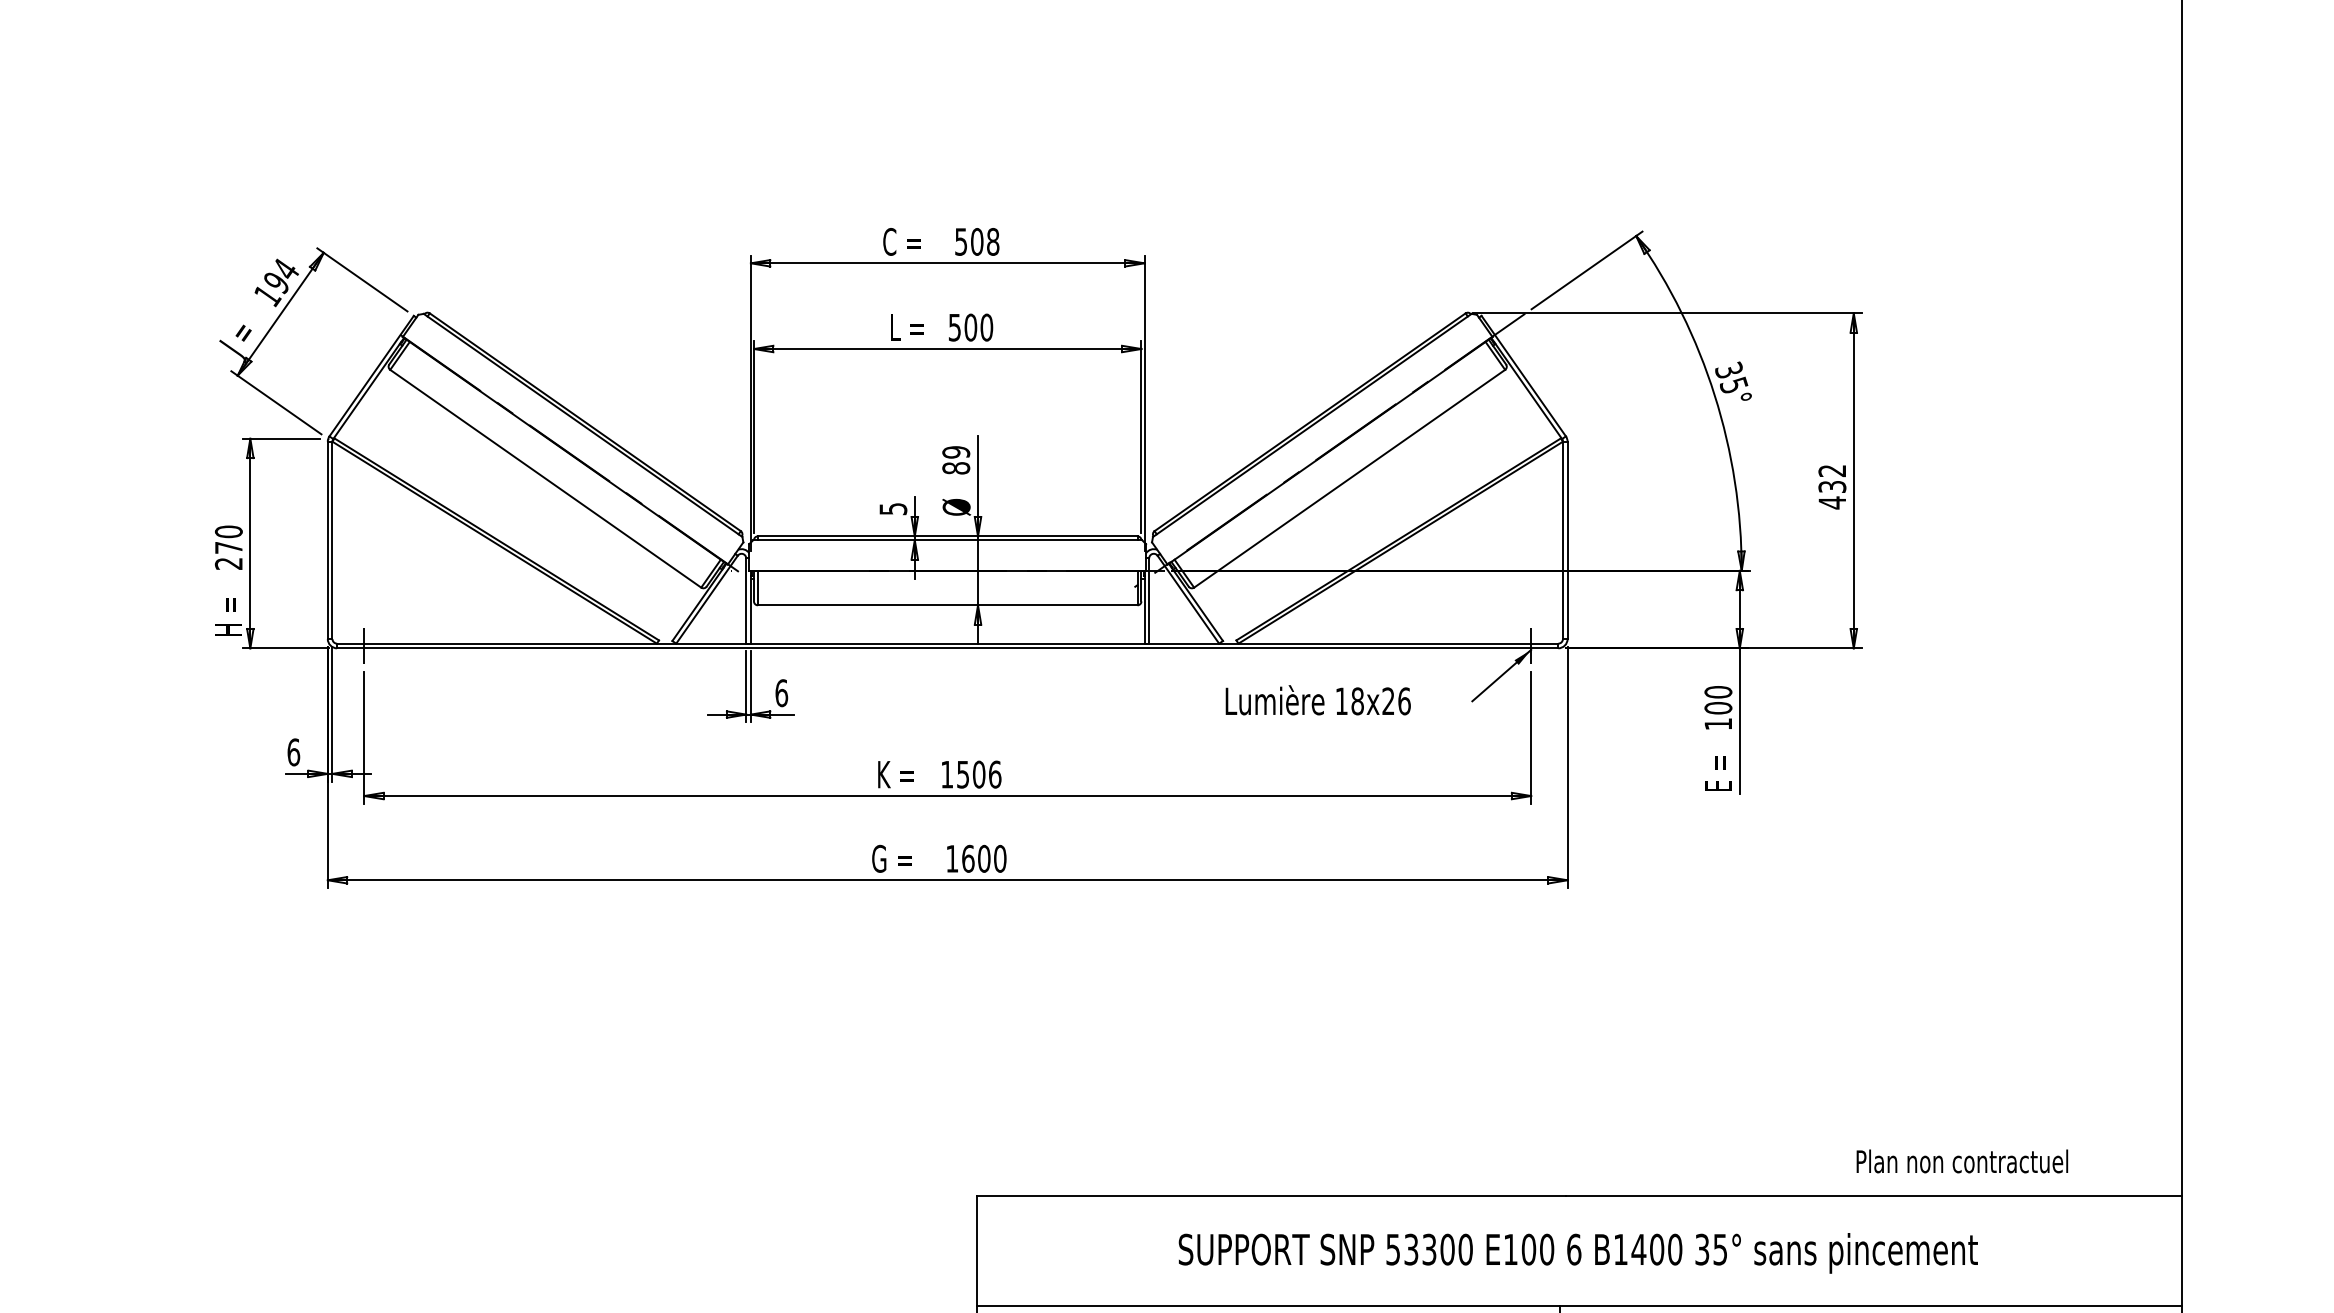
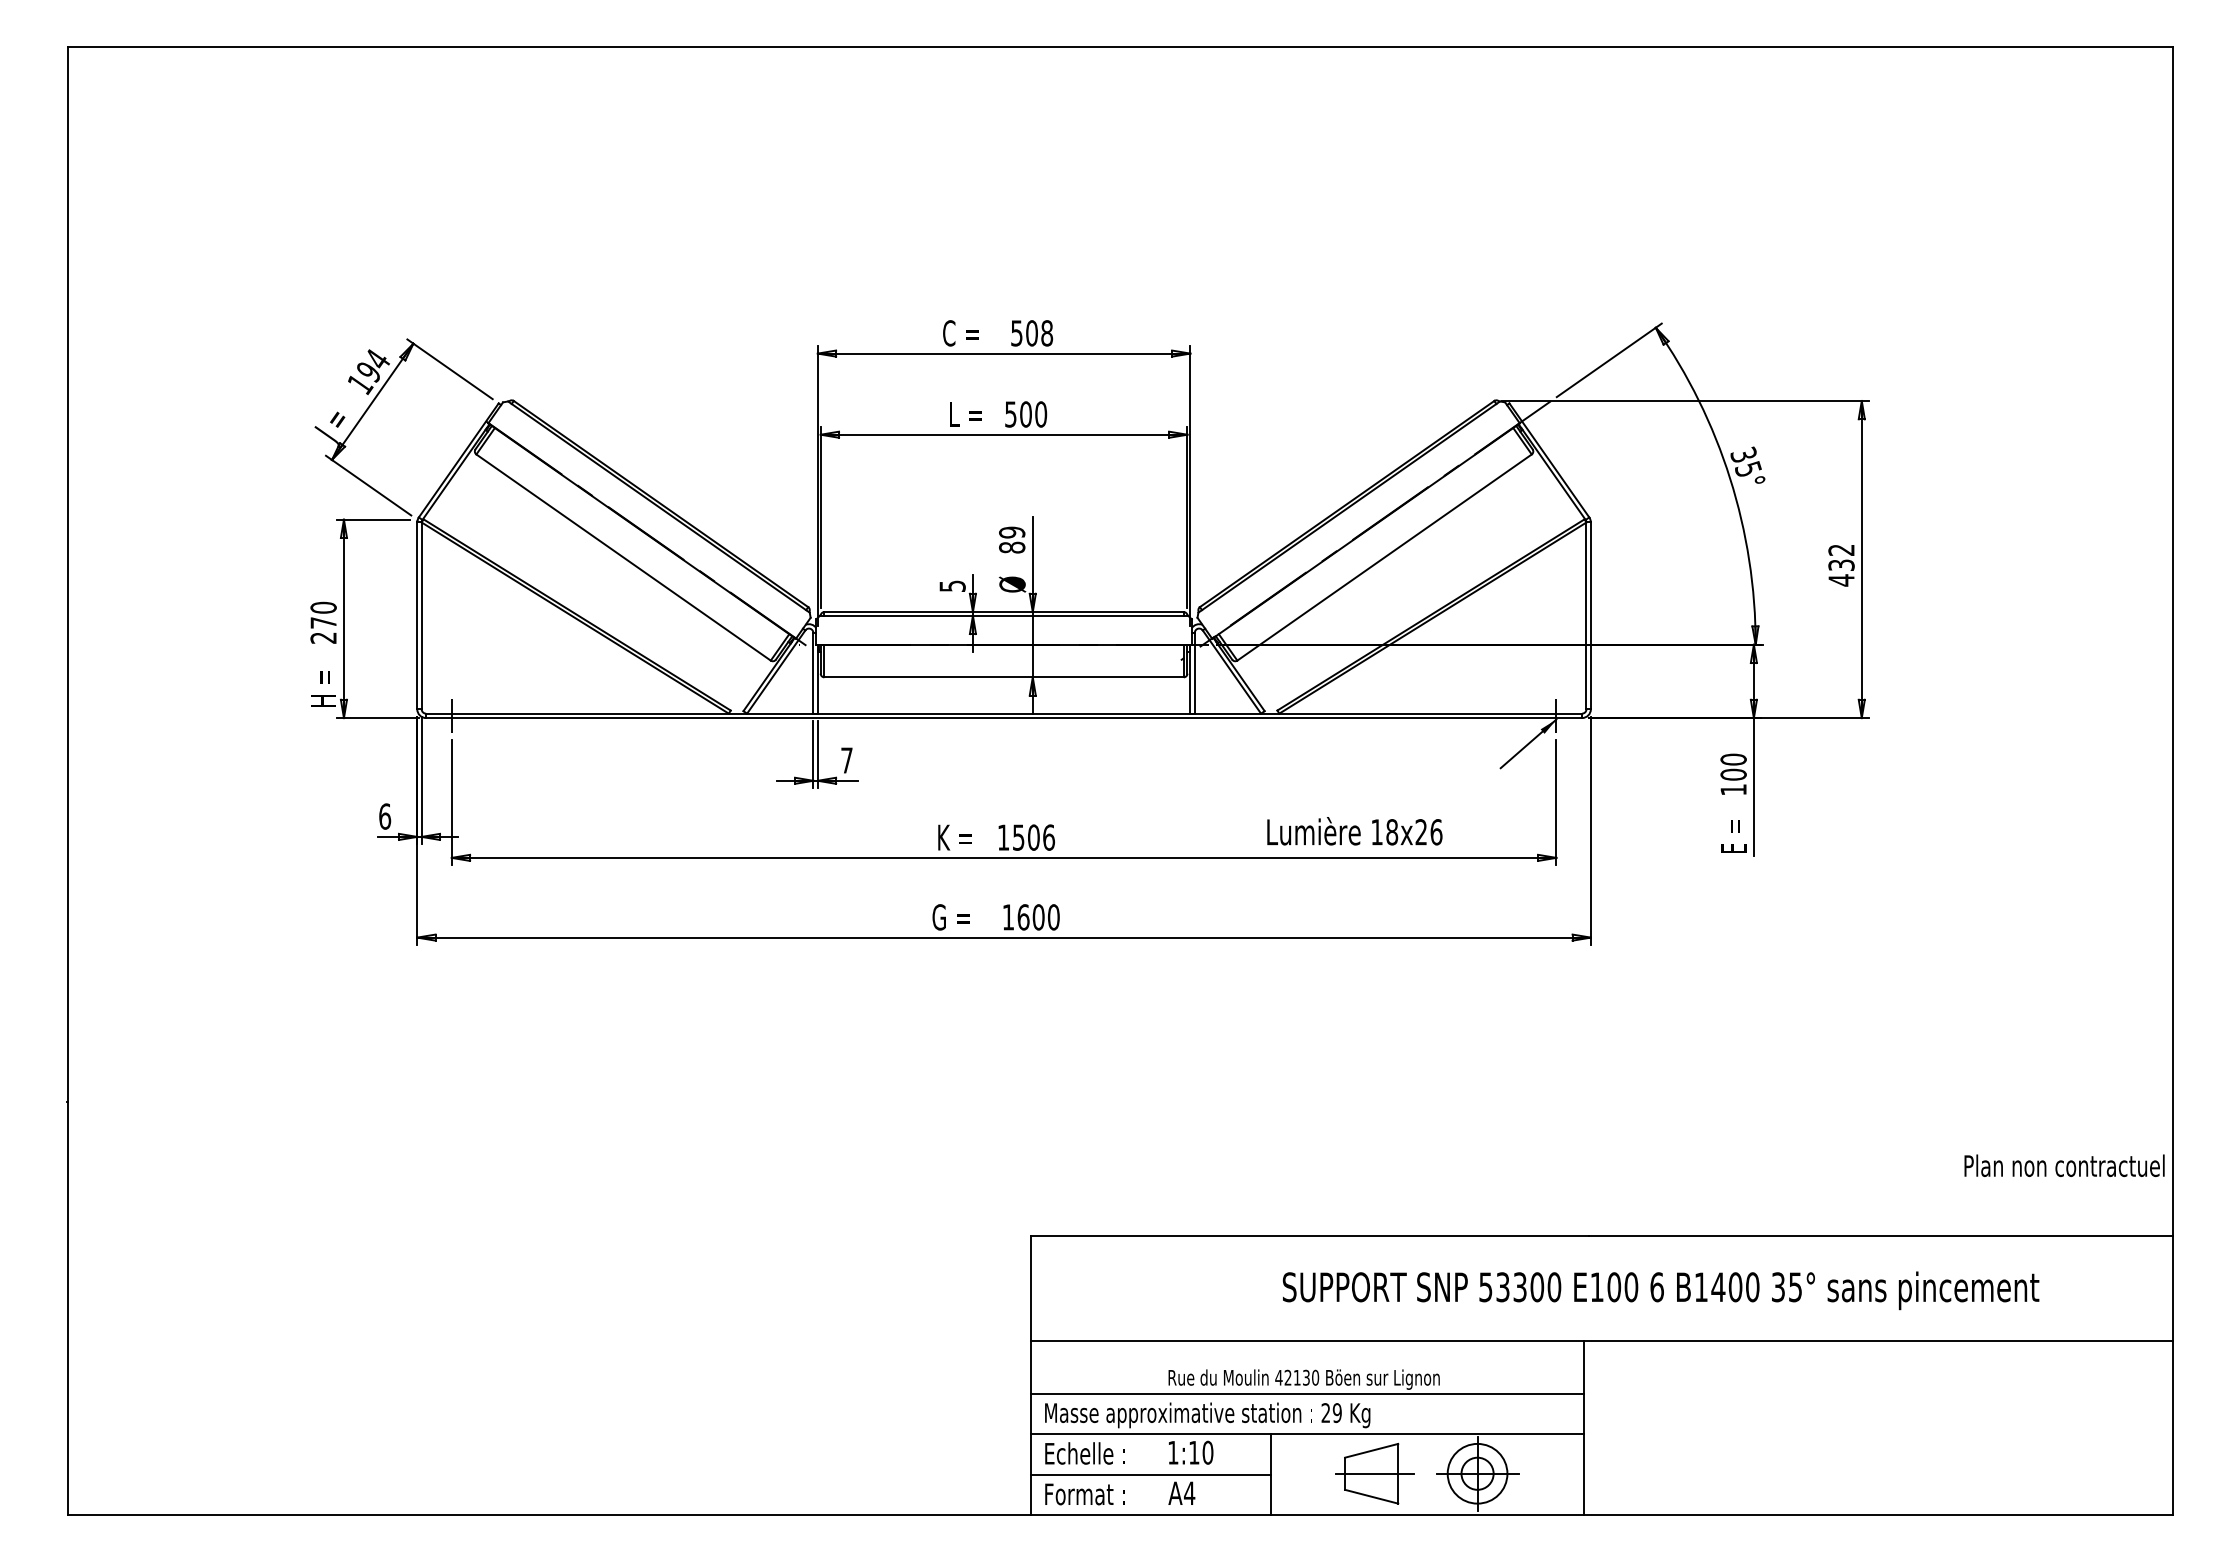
text: (781, 693) -> (846, 760), 6 -> 7
text: (1317, 700) -> (1354, 831), moved
text: (1962, 1161) -> (2064, 1165), moved
text: (1577, 1253) -> (1660, 1290), moved

